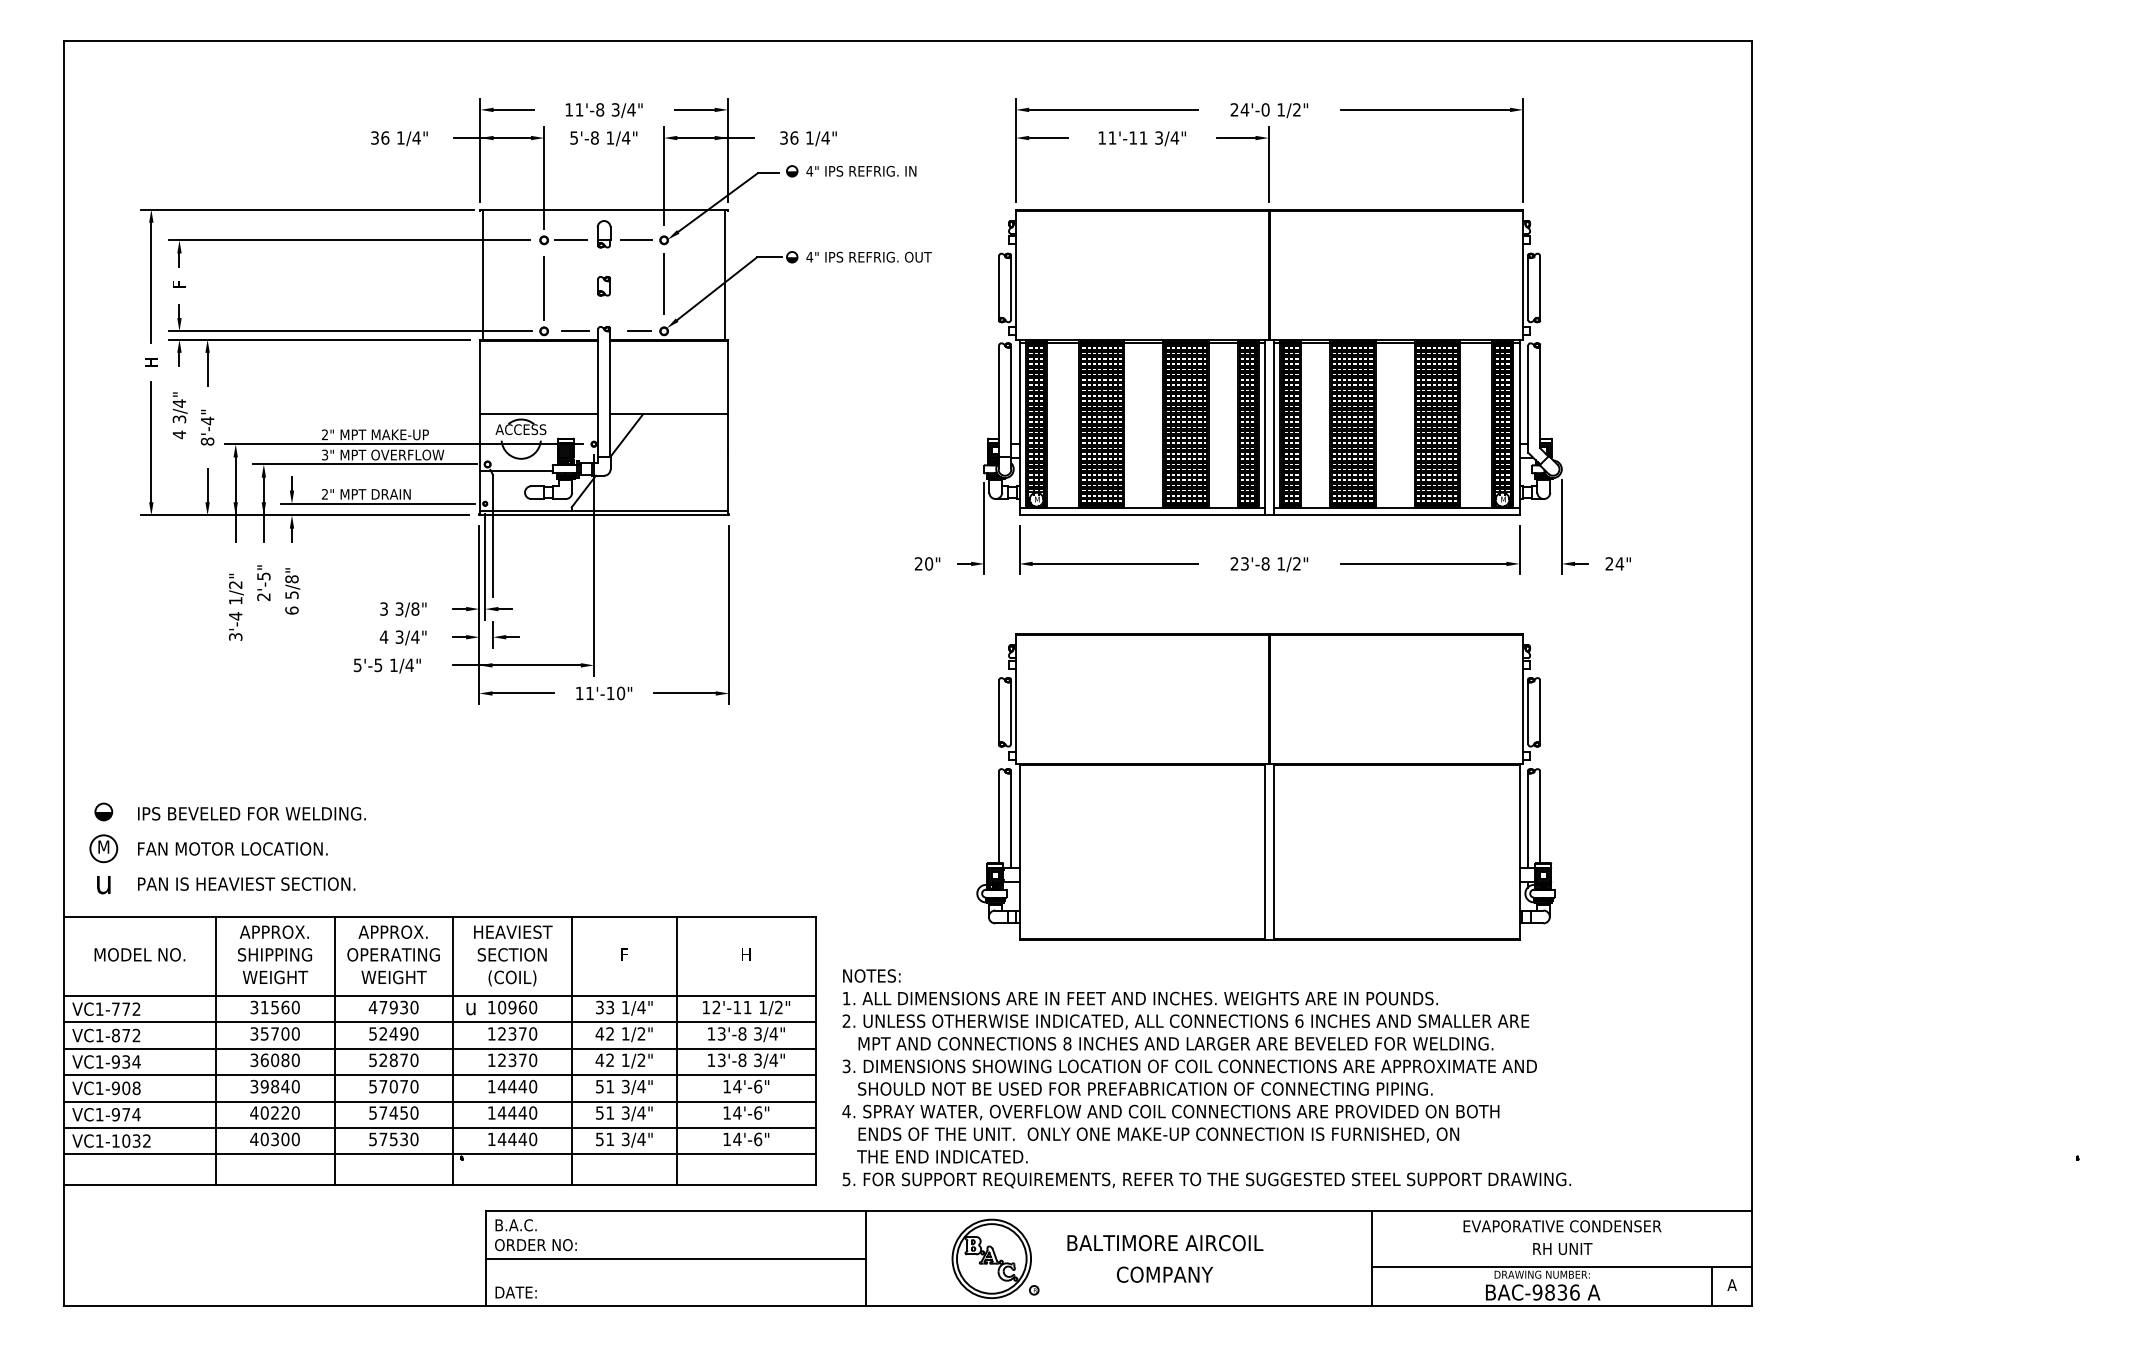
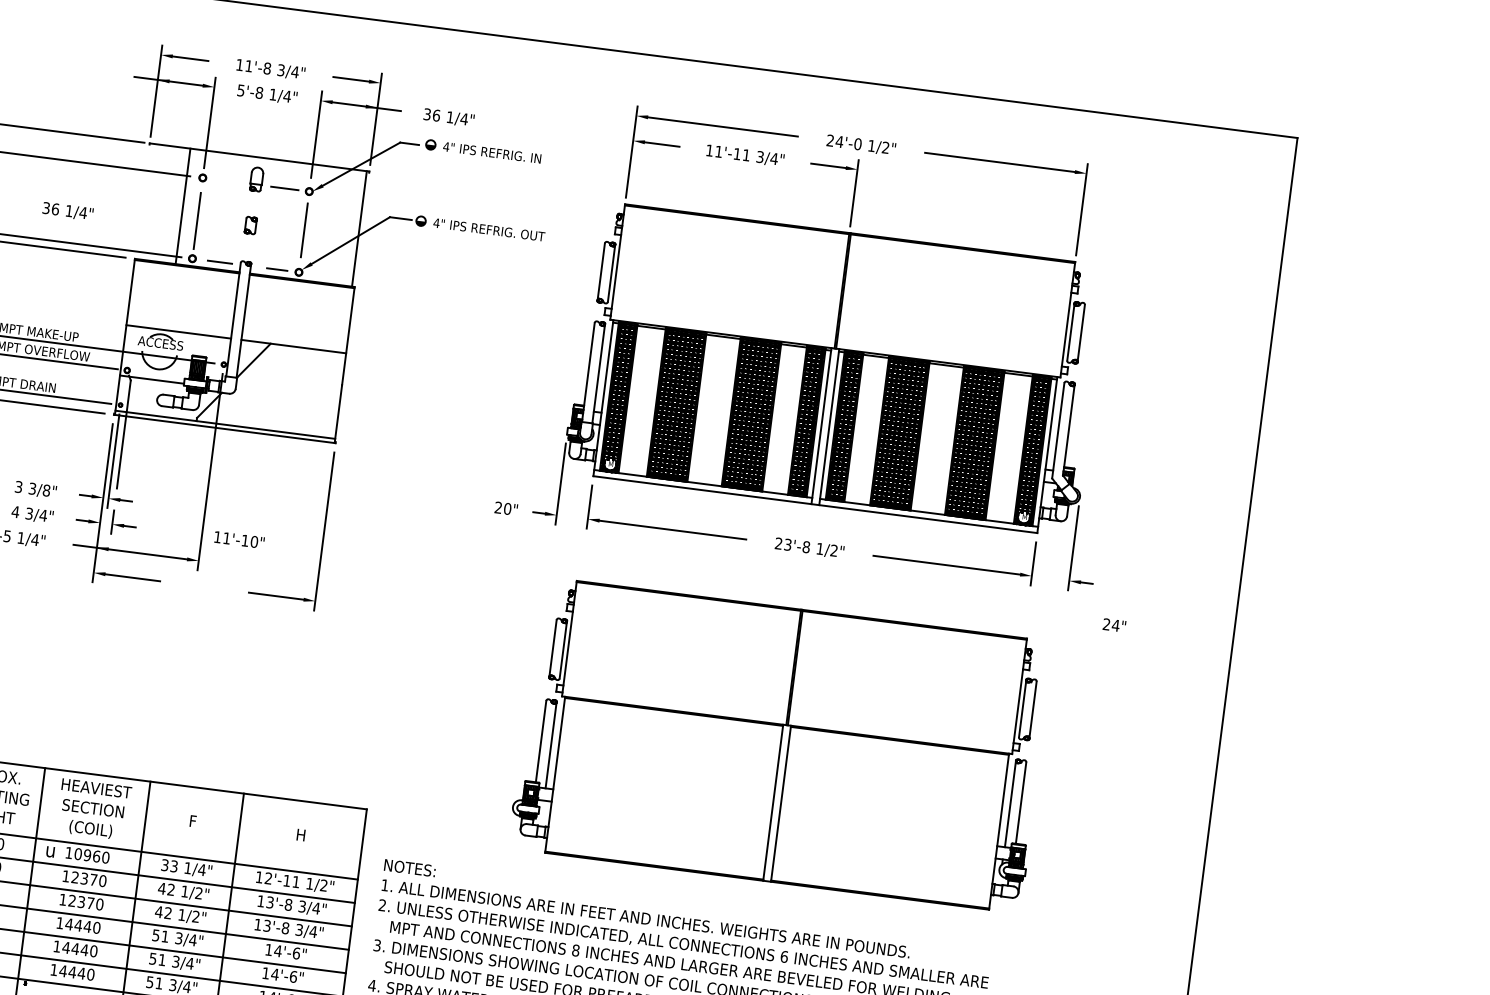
text: (399, 138) -> (68, 211), moved
line: (570, 240) -> (226, 181), removed
line: (483, 274) -> (183, 206), moved
text: (1617, 563) -> (1113, 625), moved
text: (604, 693) -> (239, 540), moved

